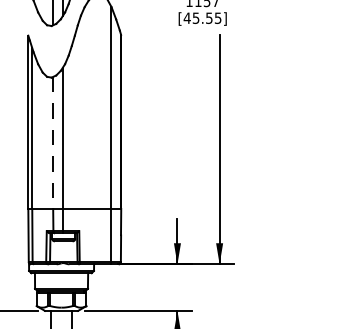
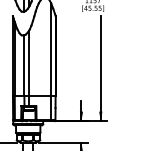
line: (53, 144) -> (24, 66), dashed -> solid

